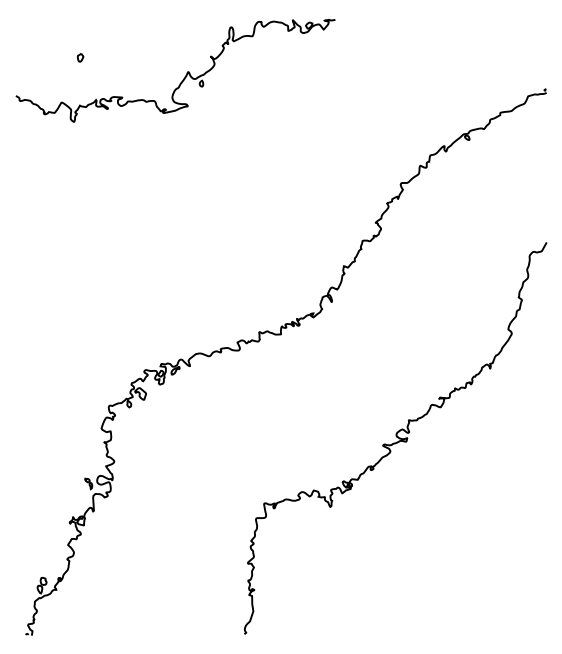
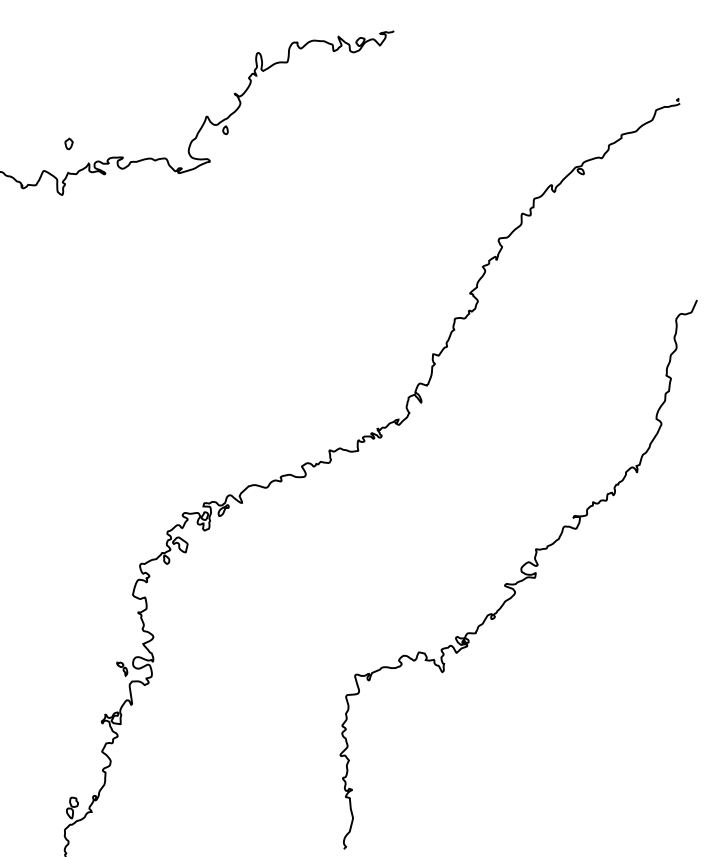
part: (80, 57) -> (69, 143), moved

